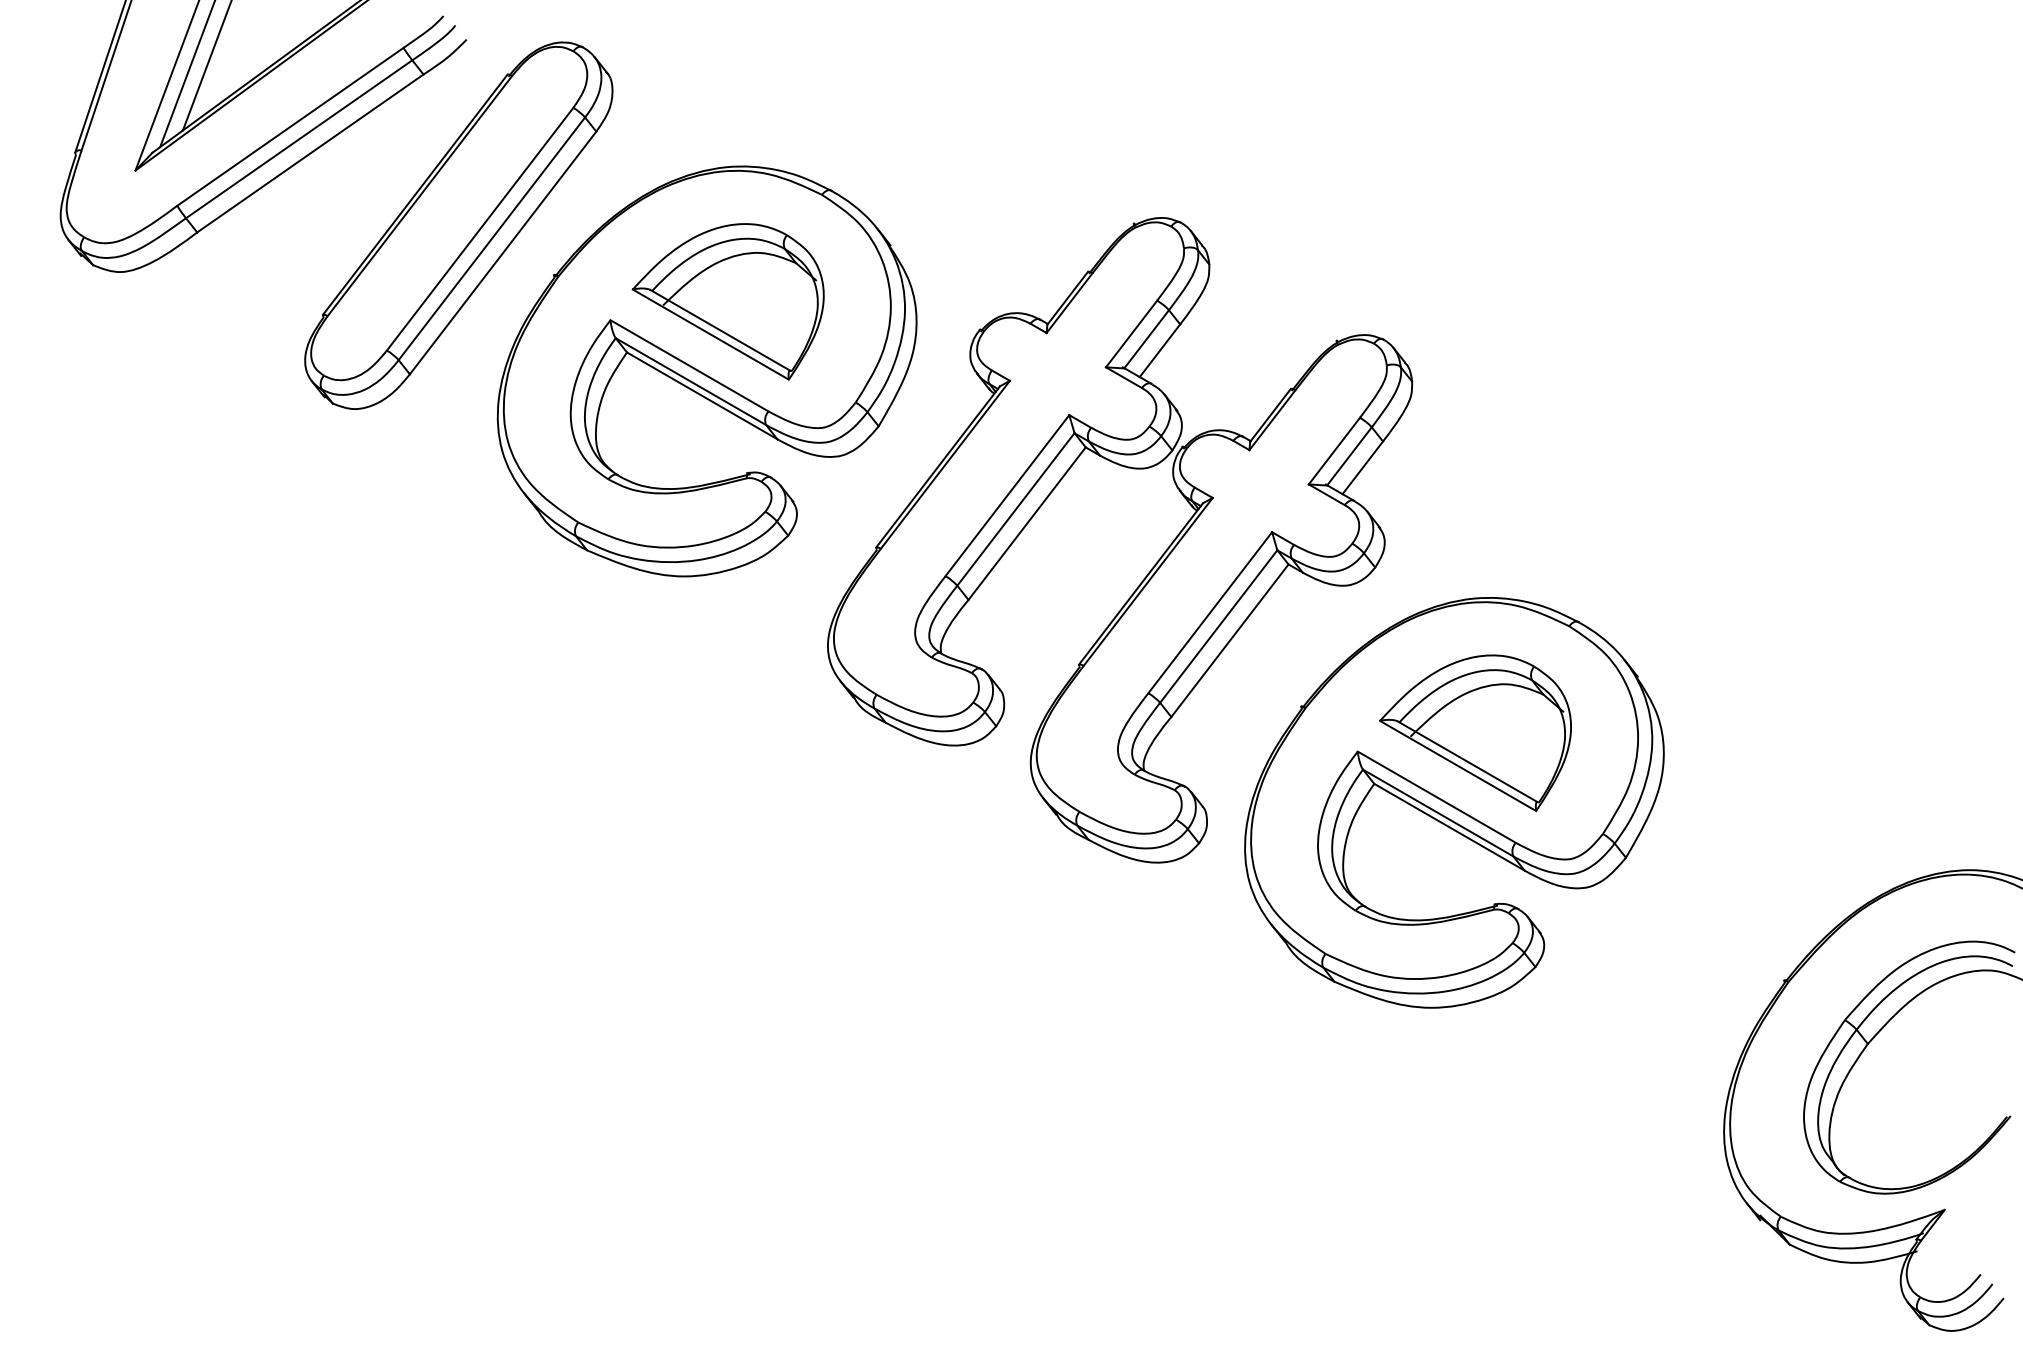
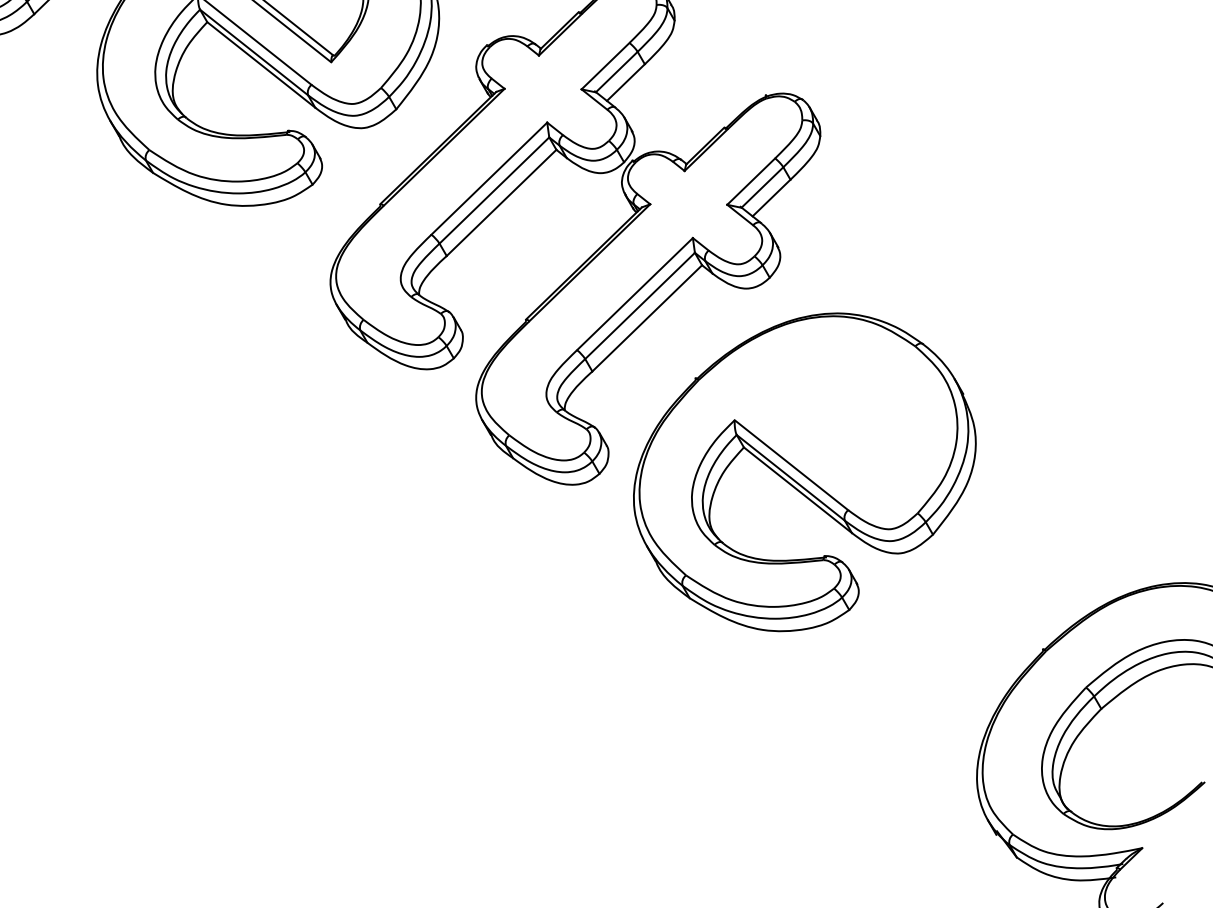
part: (1475, 733) -> (829, 419), removed

